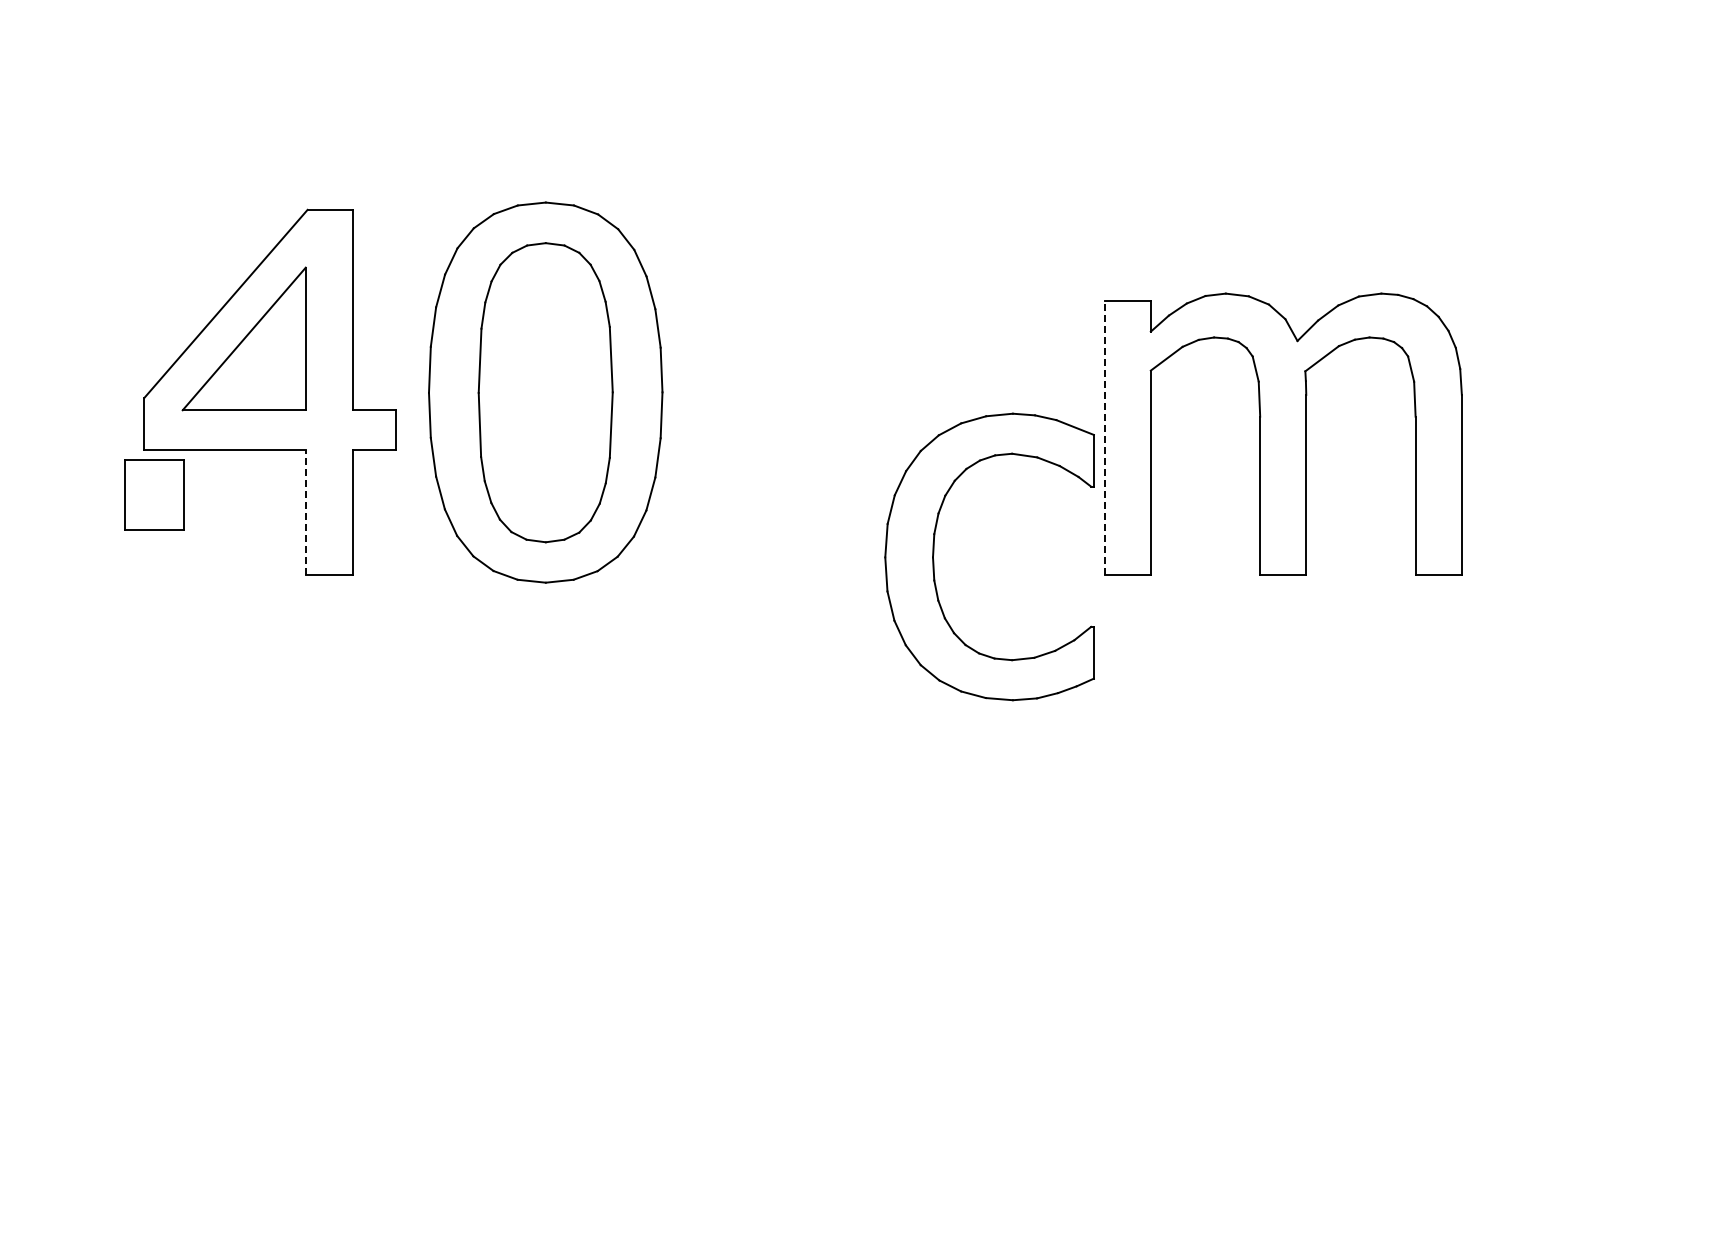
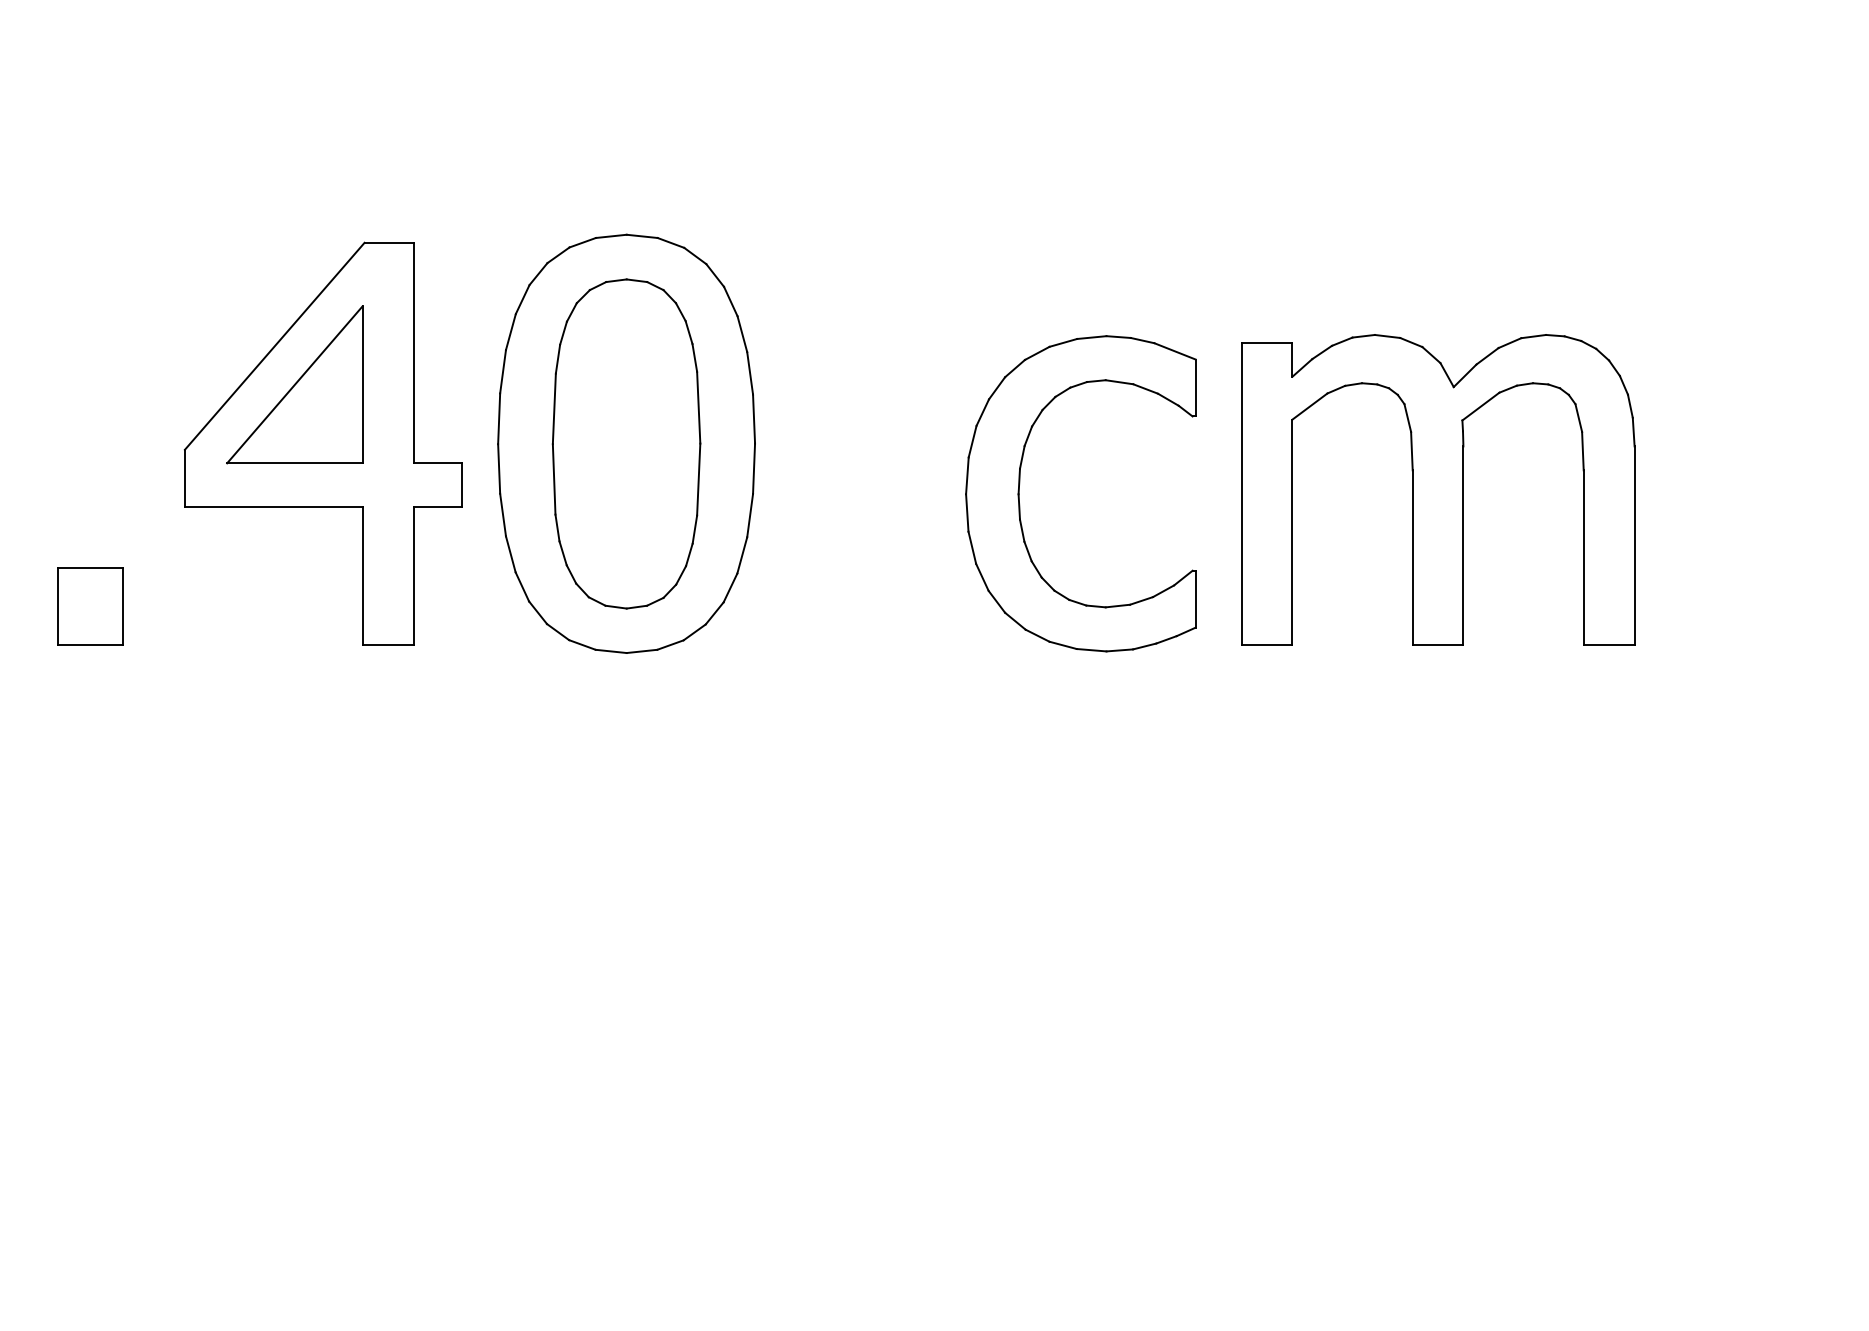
line: (1104, 438) -> (1241, 494), dashed -> solid
part: (154, 494) -> (90, 605), moved
line: (305, 512) -> (362, 575), dashed -> solid
part: (934, 554) -> (1020, 491), moved

